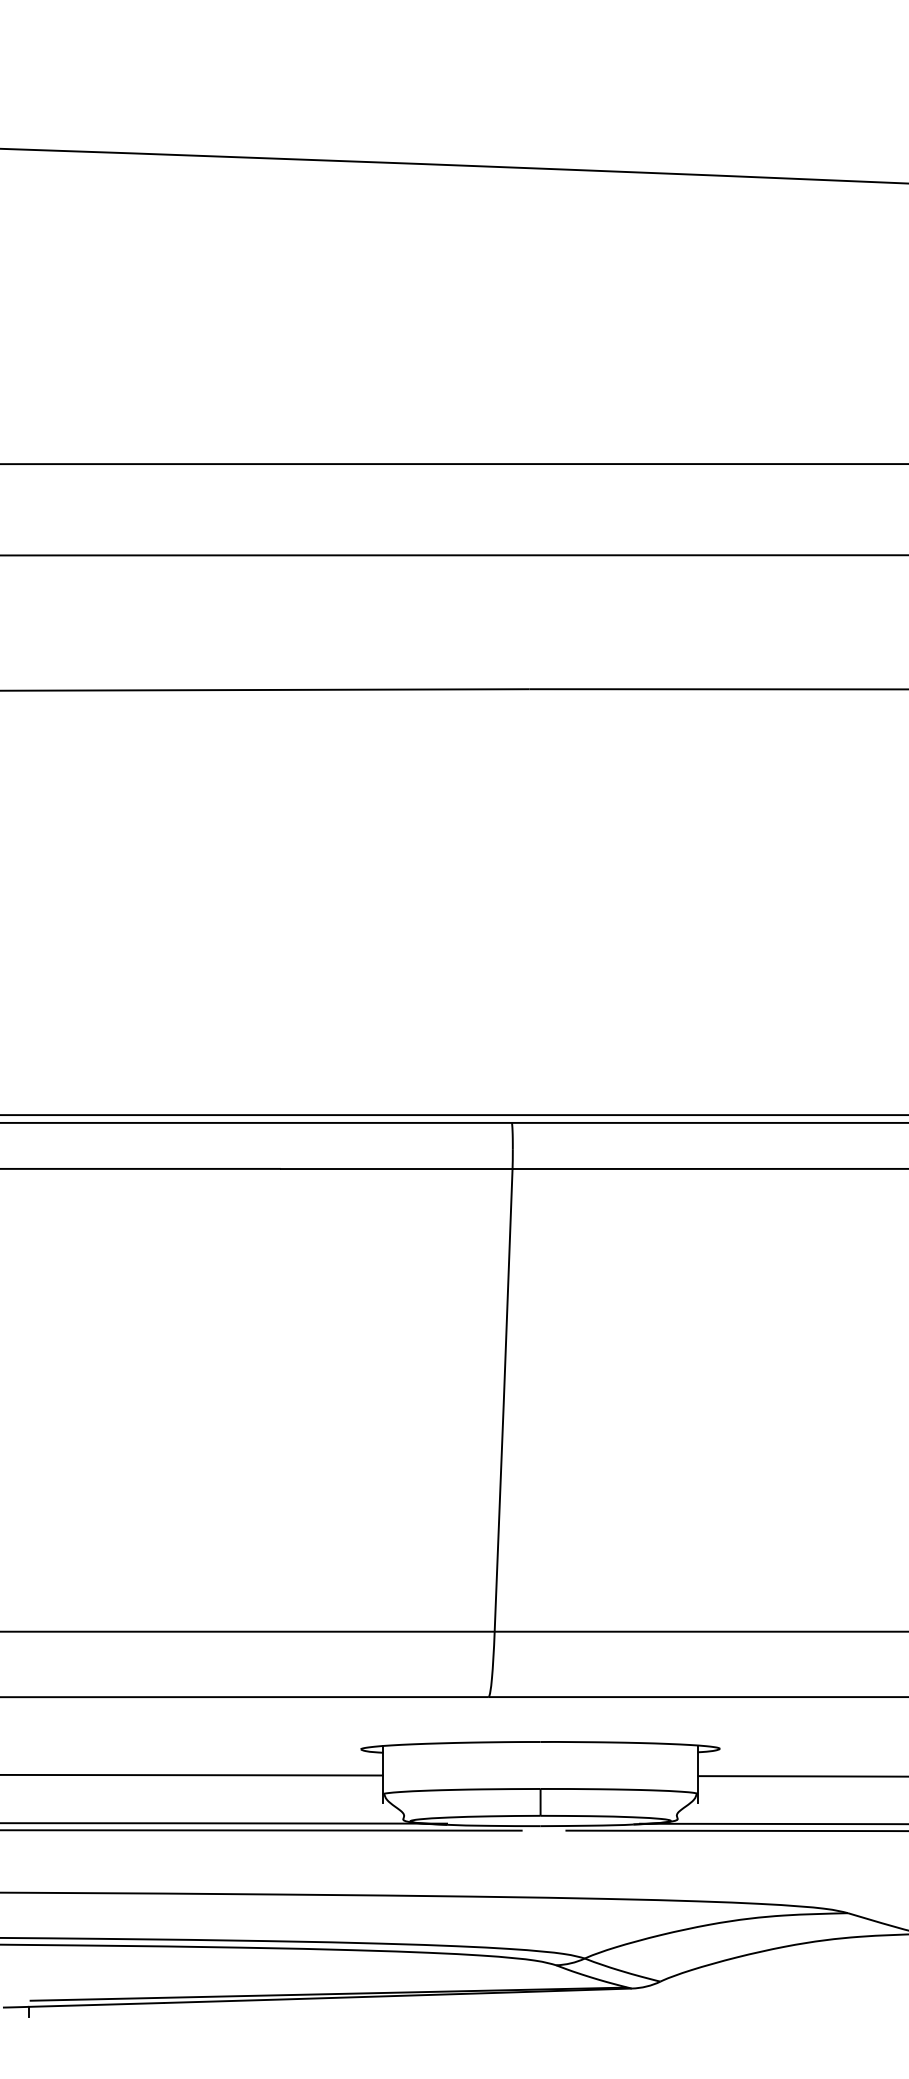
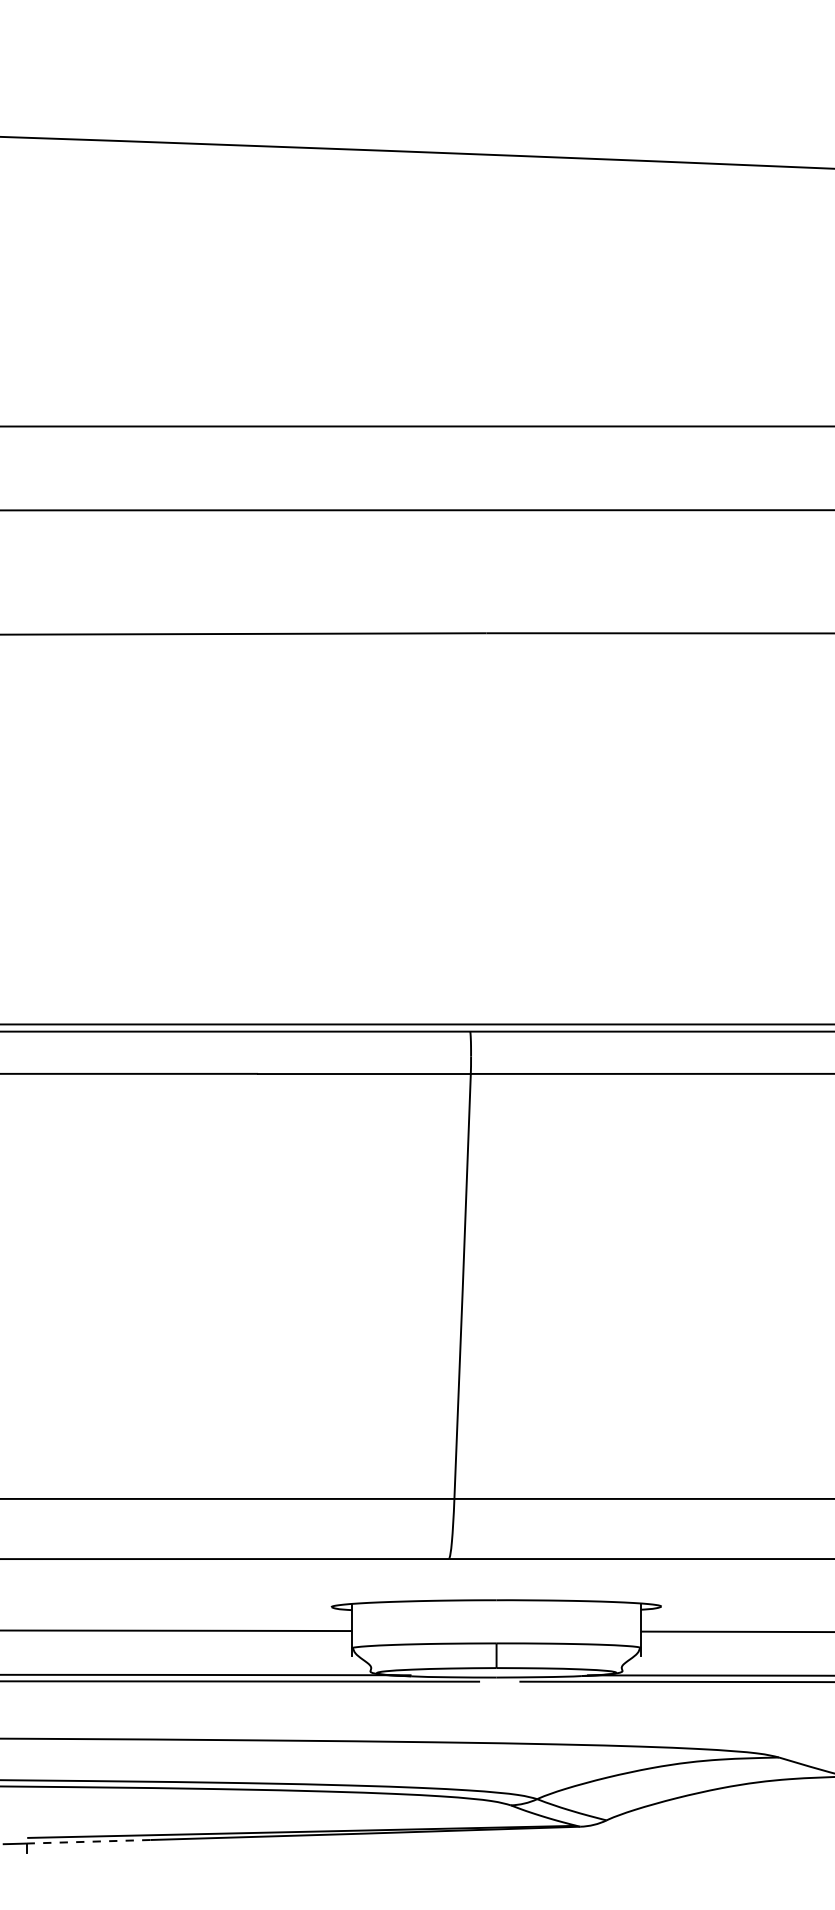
line: (96, 2004) -> (88, 1841), solid -> dashed

